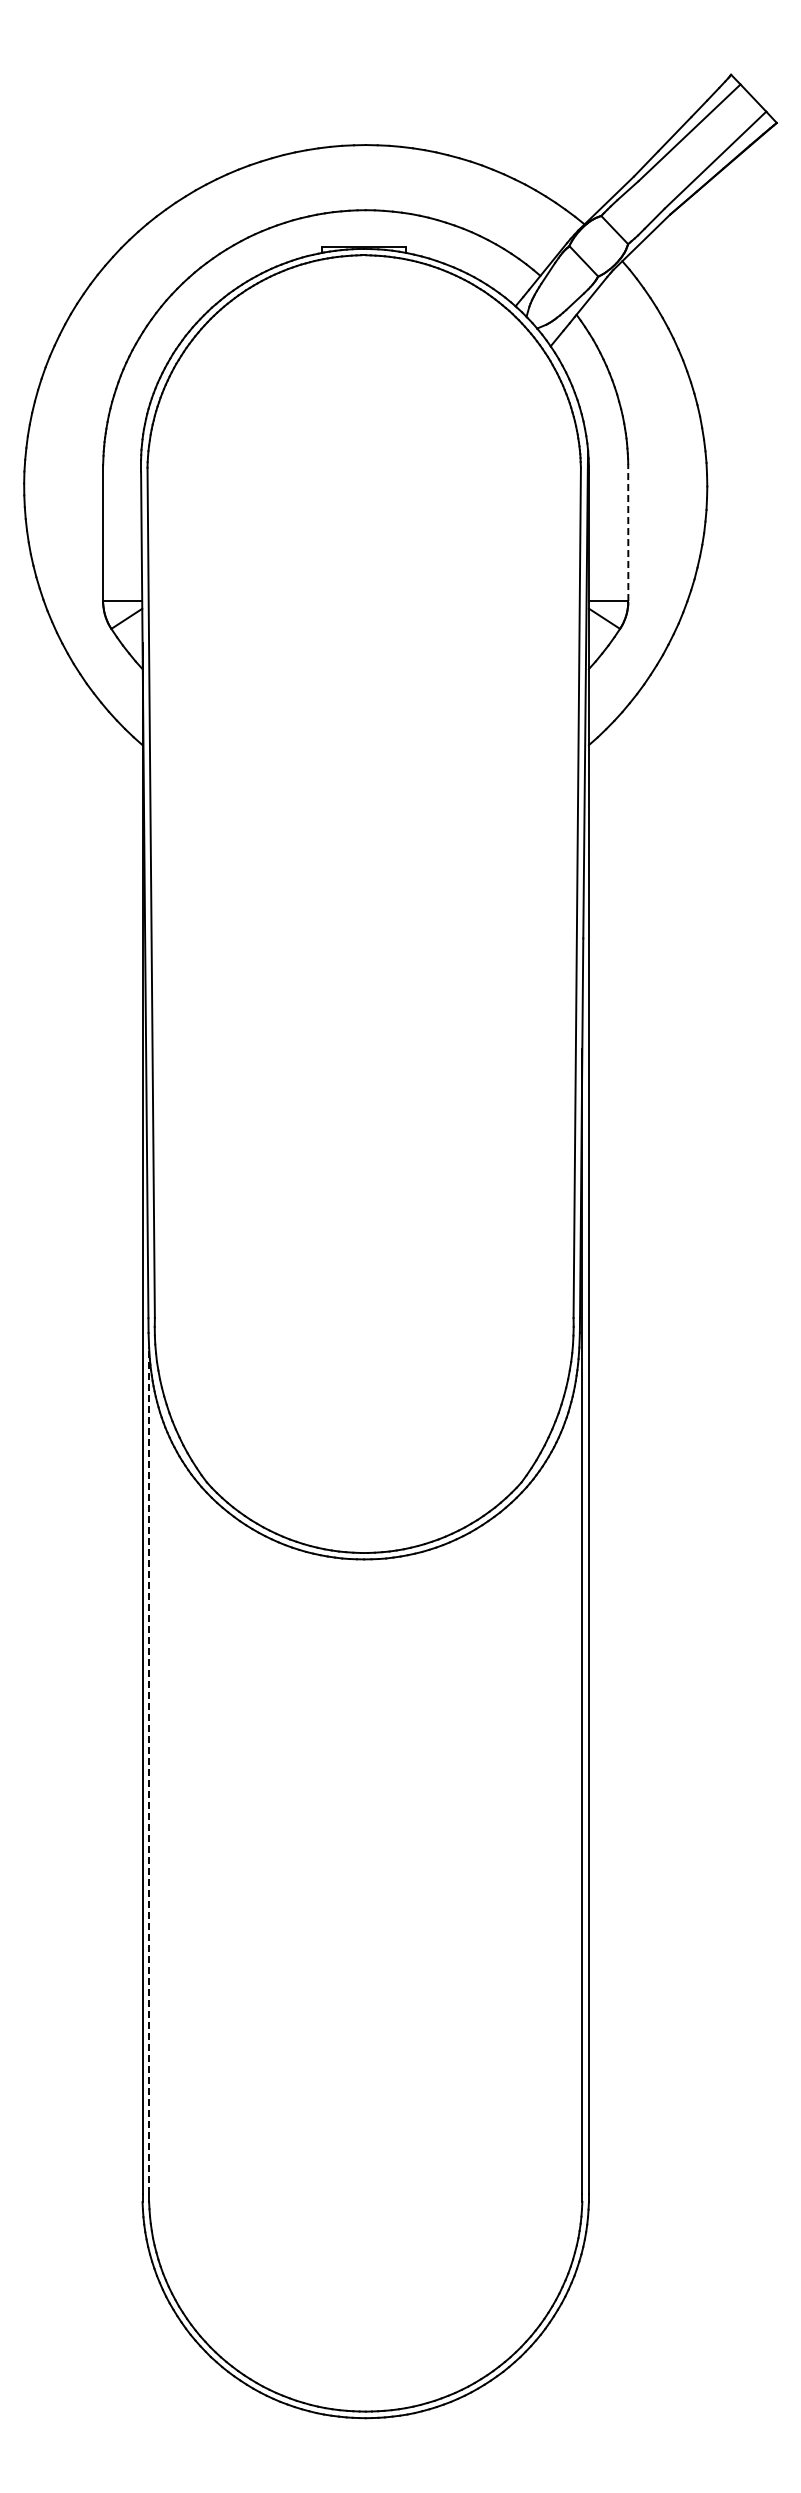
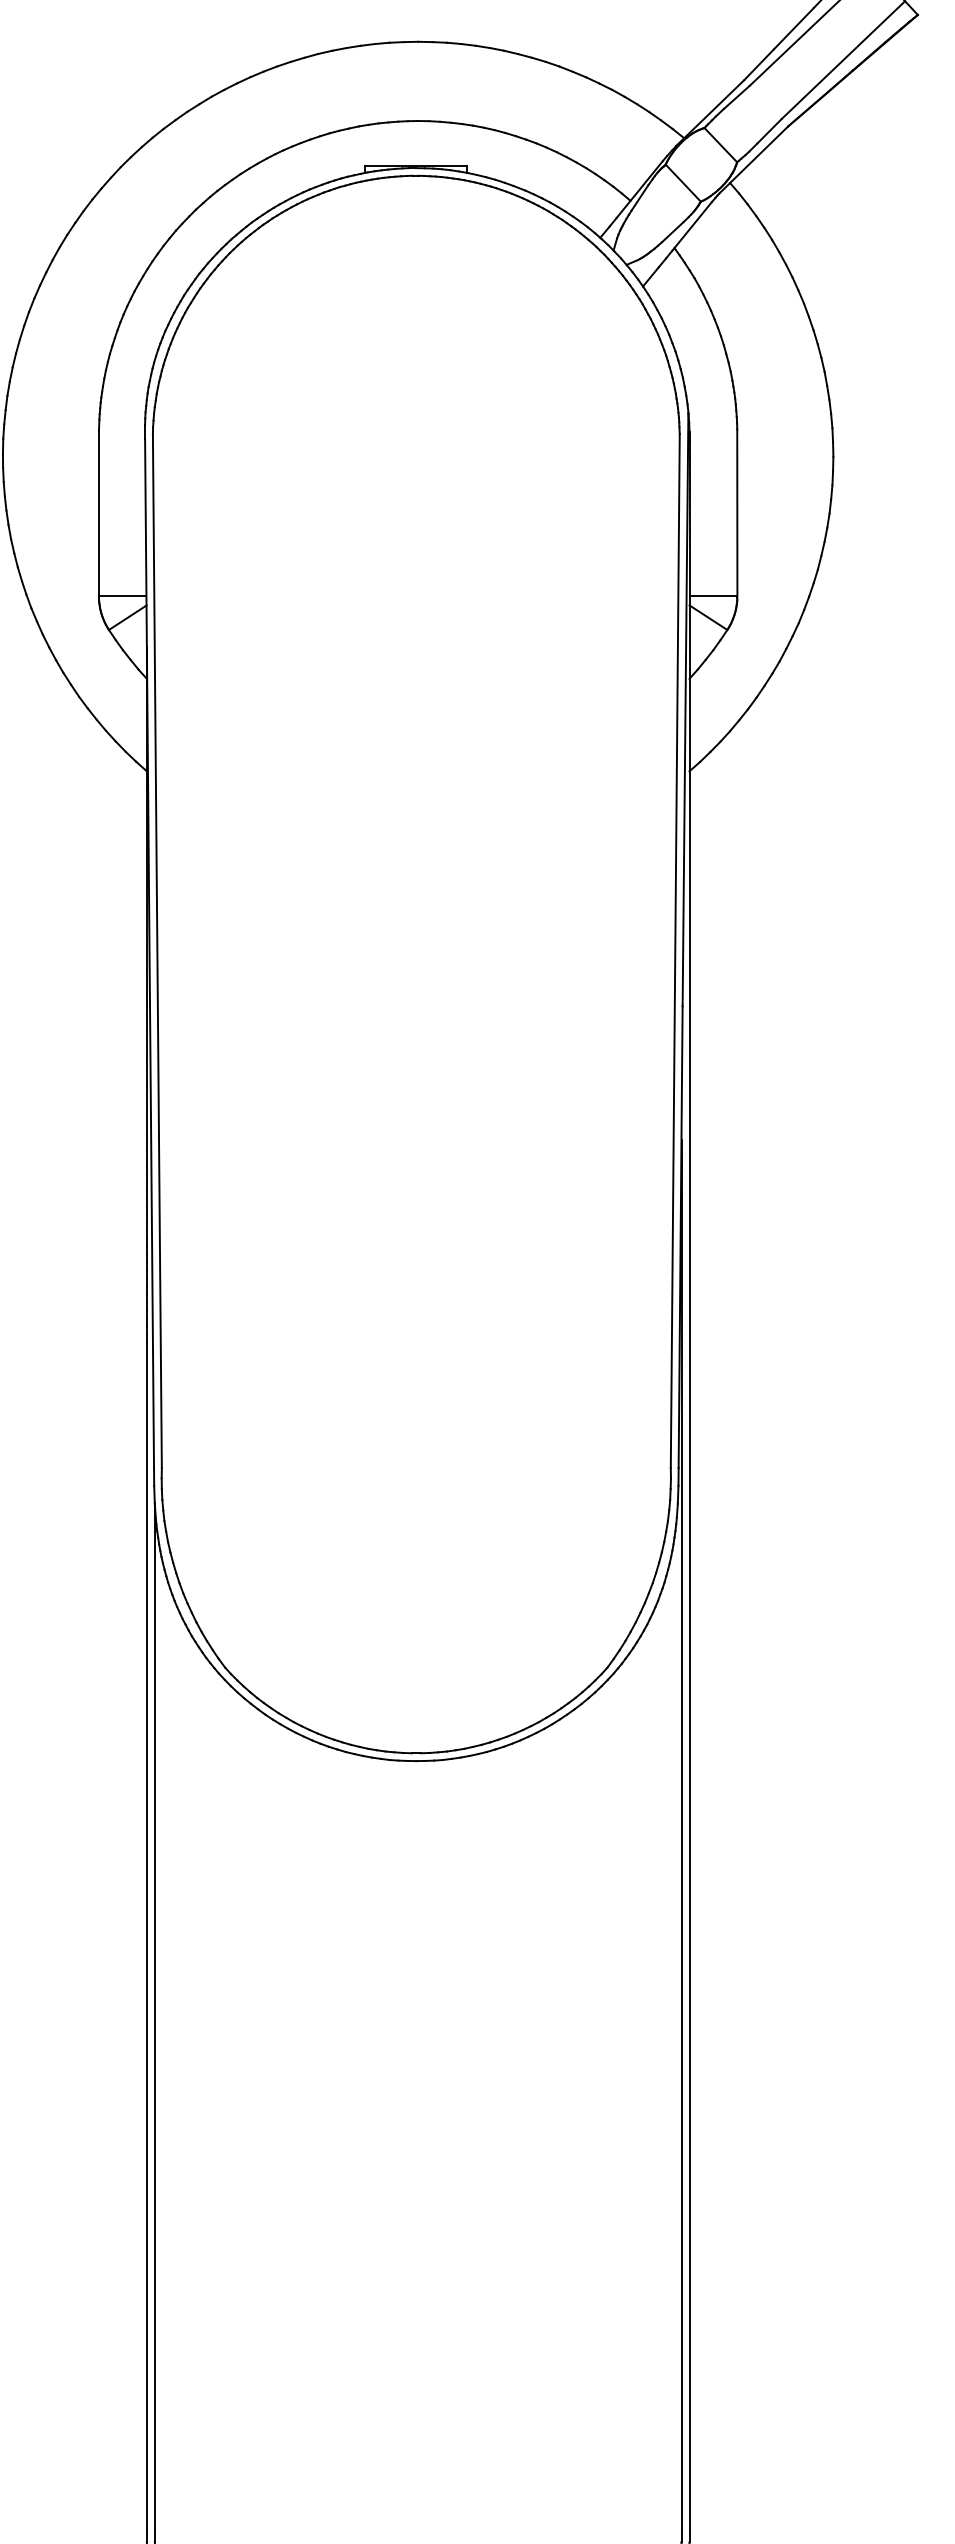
line: (628, 532) -> (737, 512), dashed -> solid
line: (149, 1770) -> (155, 2017), dashed -> solid

